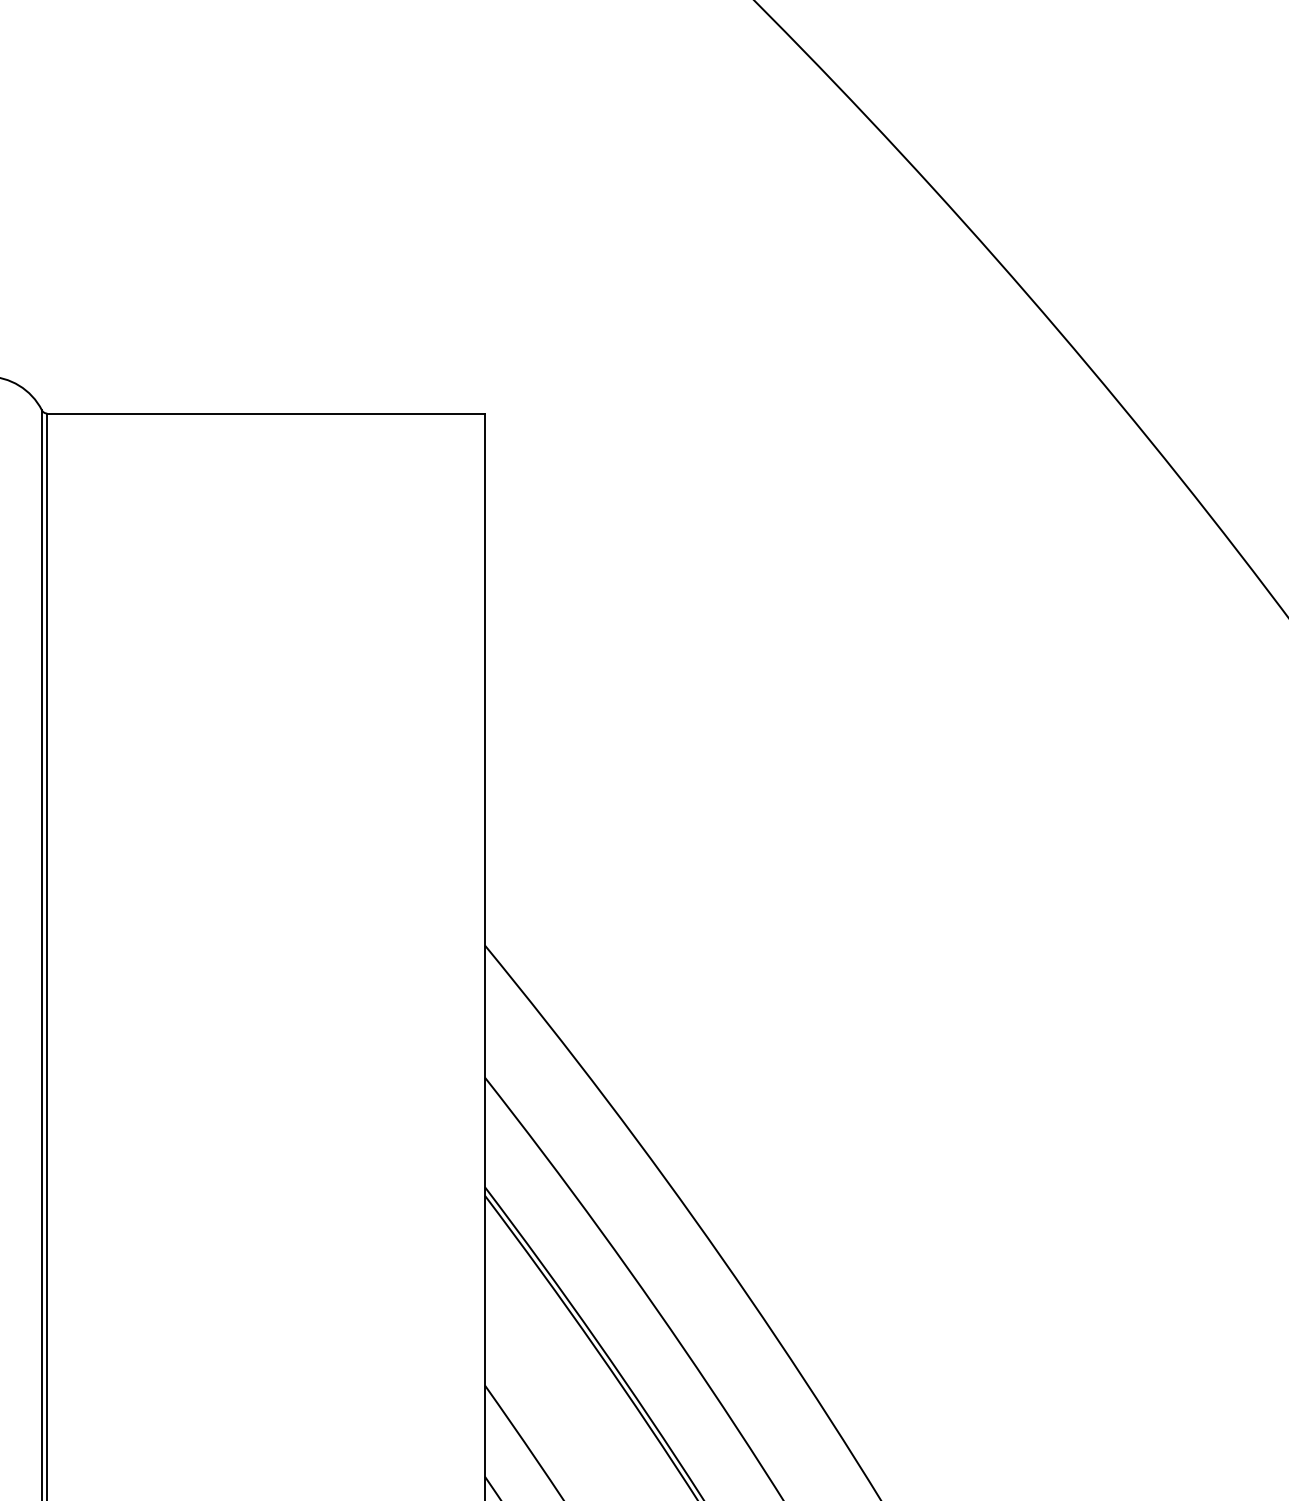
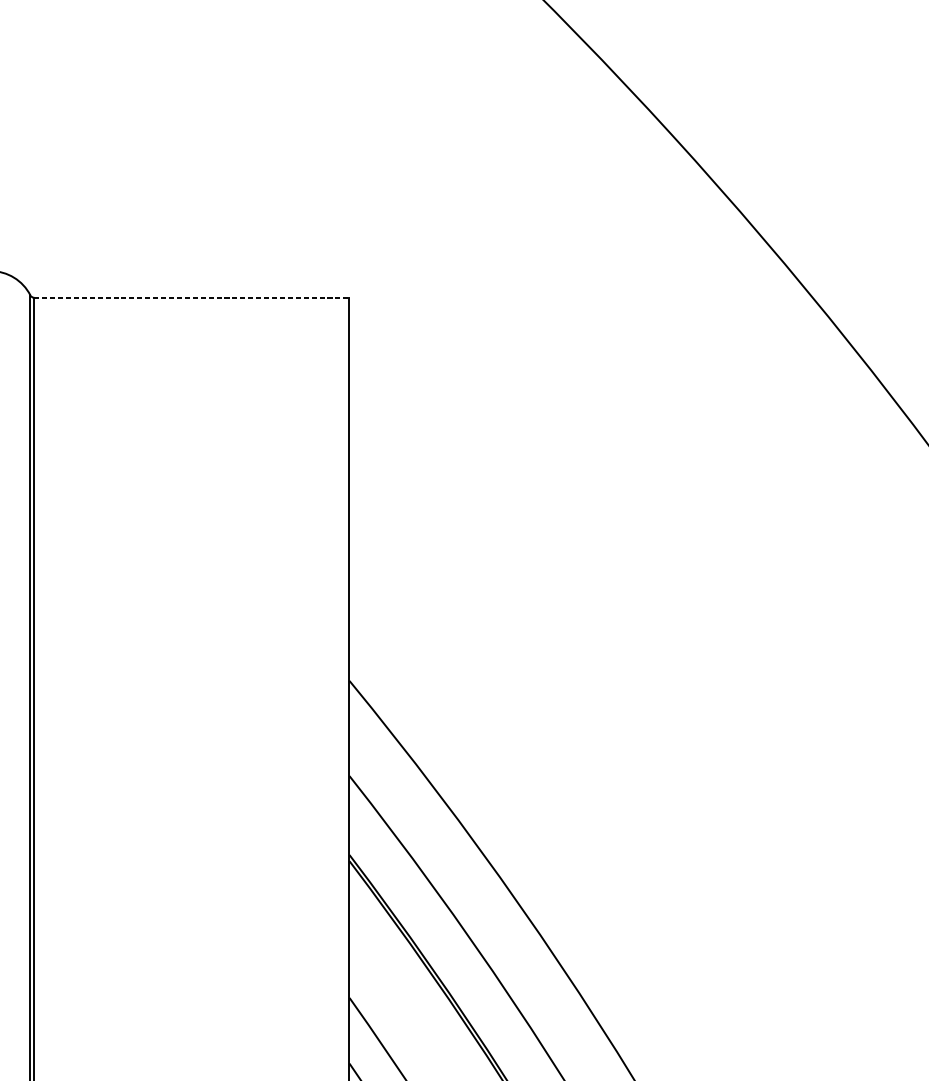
line: (266, 413) -> (192, 297), solid -> dashed

